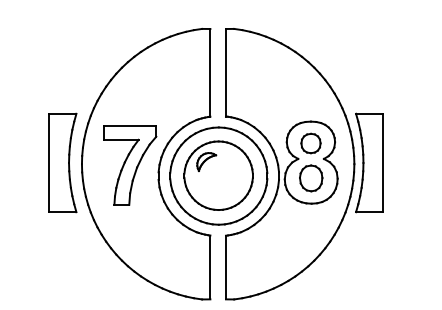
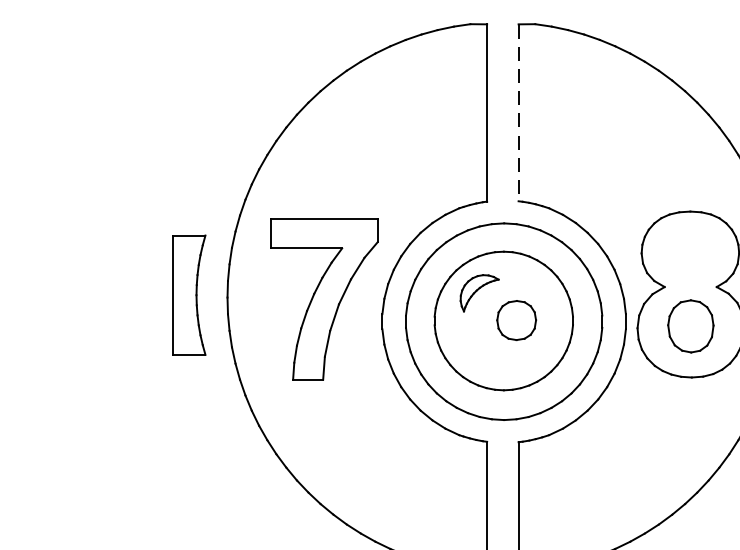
line: (225, 72) -> (517, 112), solid -> dashed
part: (310, 143) -> (515, 320), moved
part: (62, 162) -> (188, 294), size x0.6

